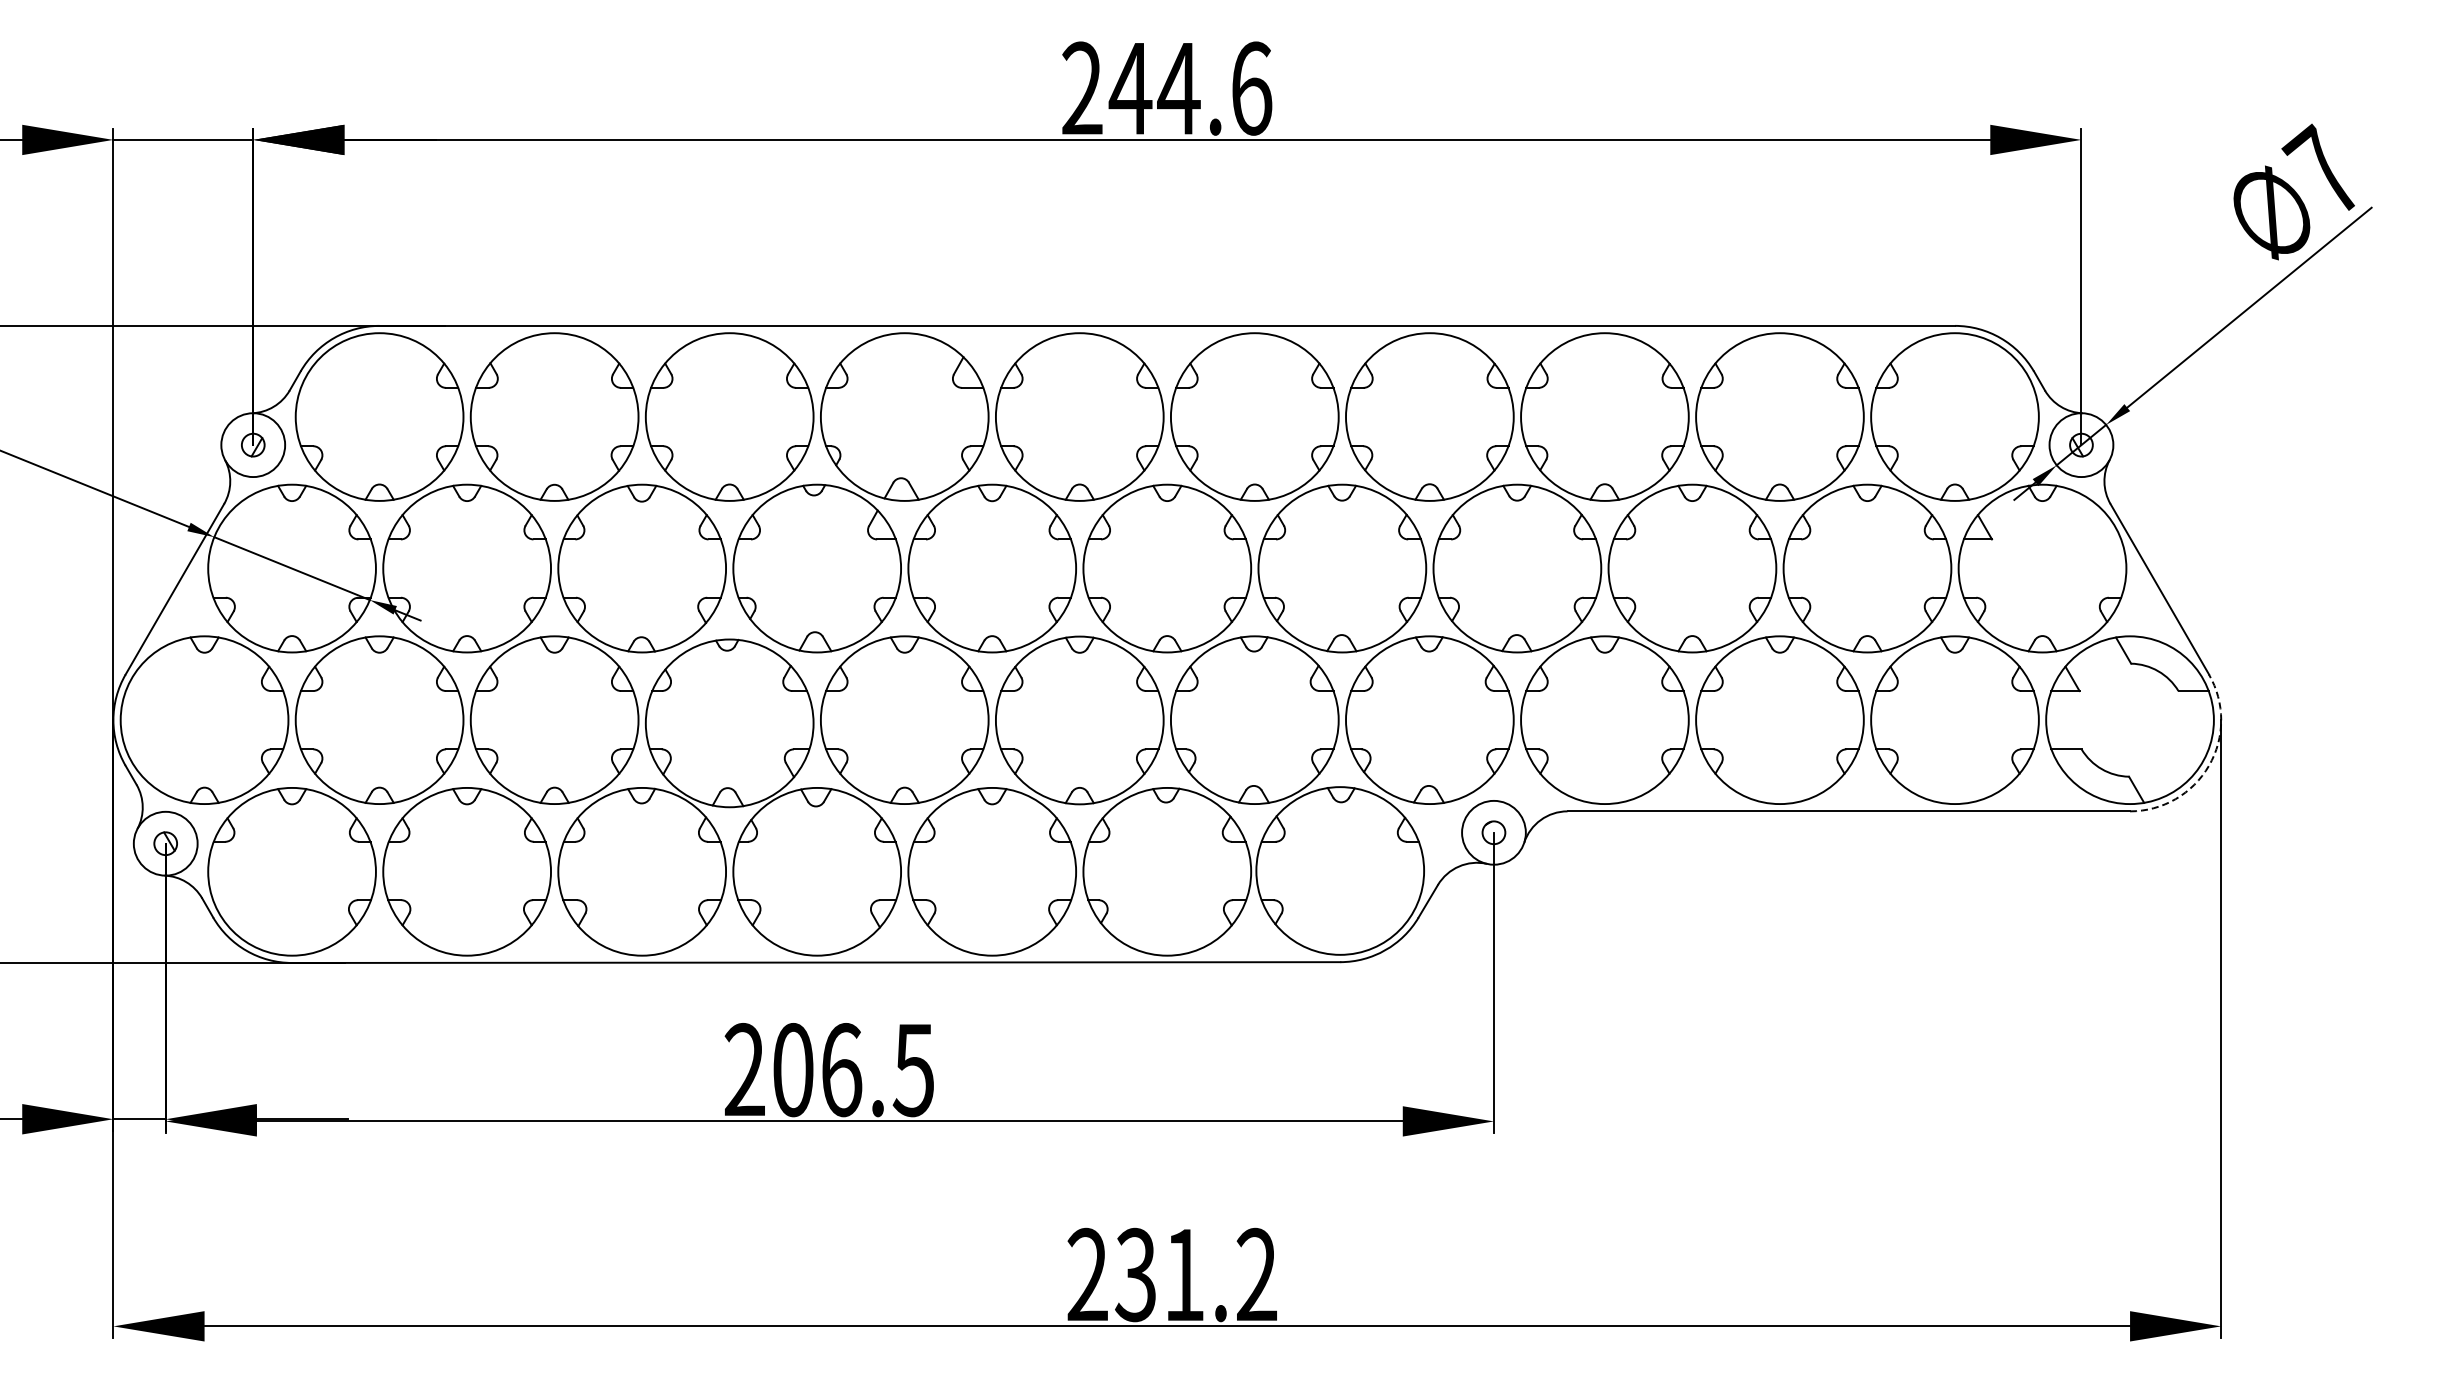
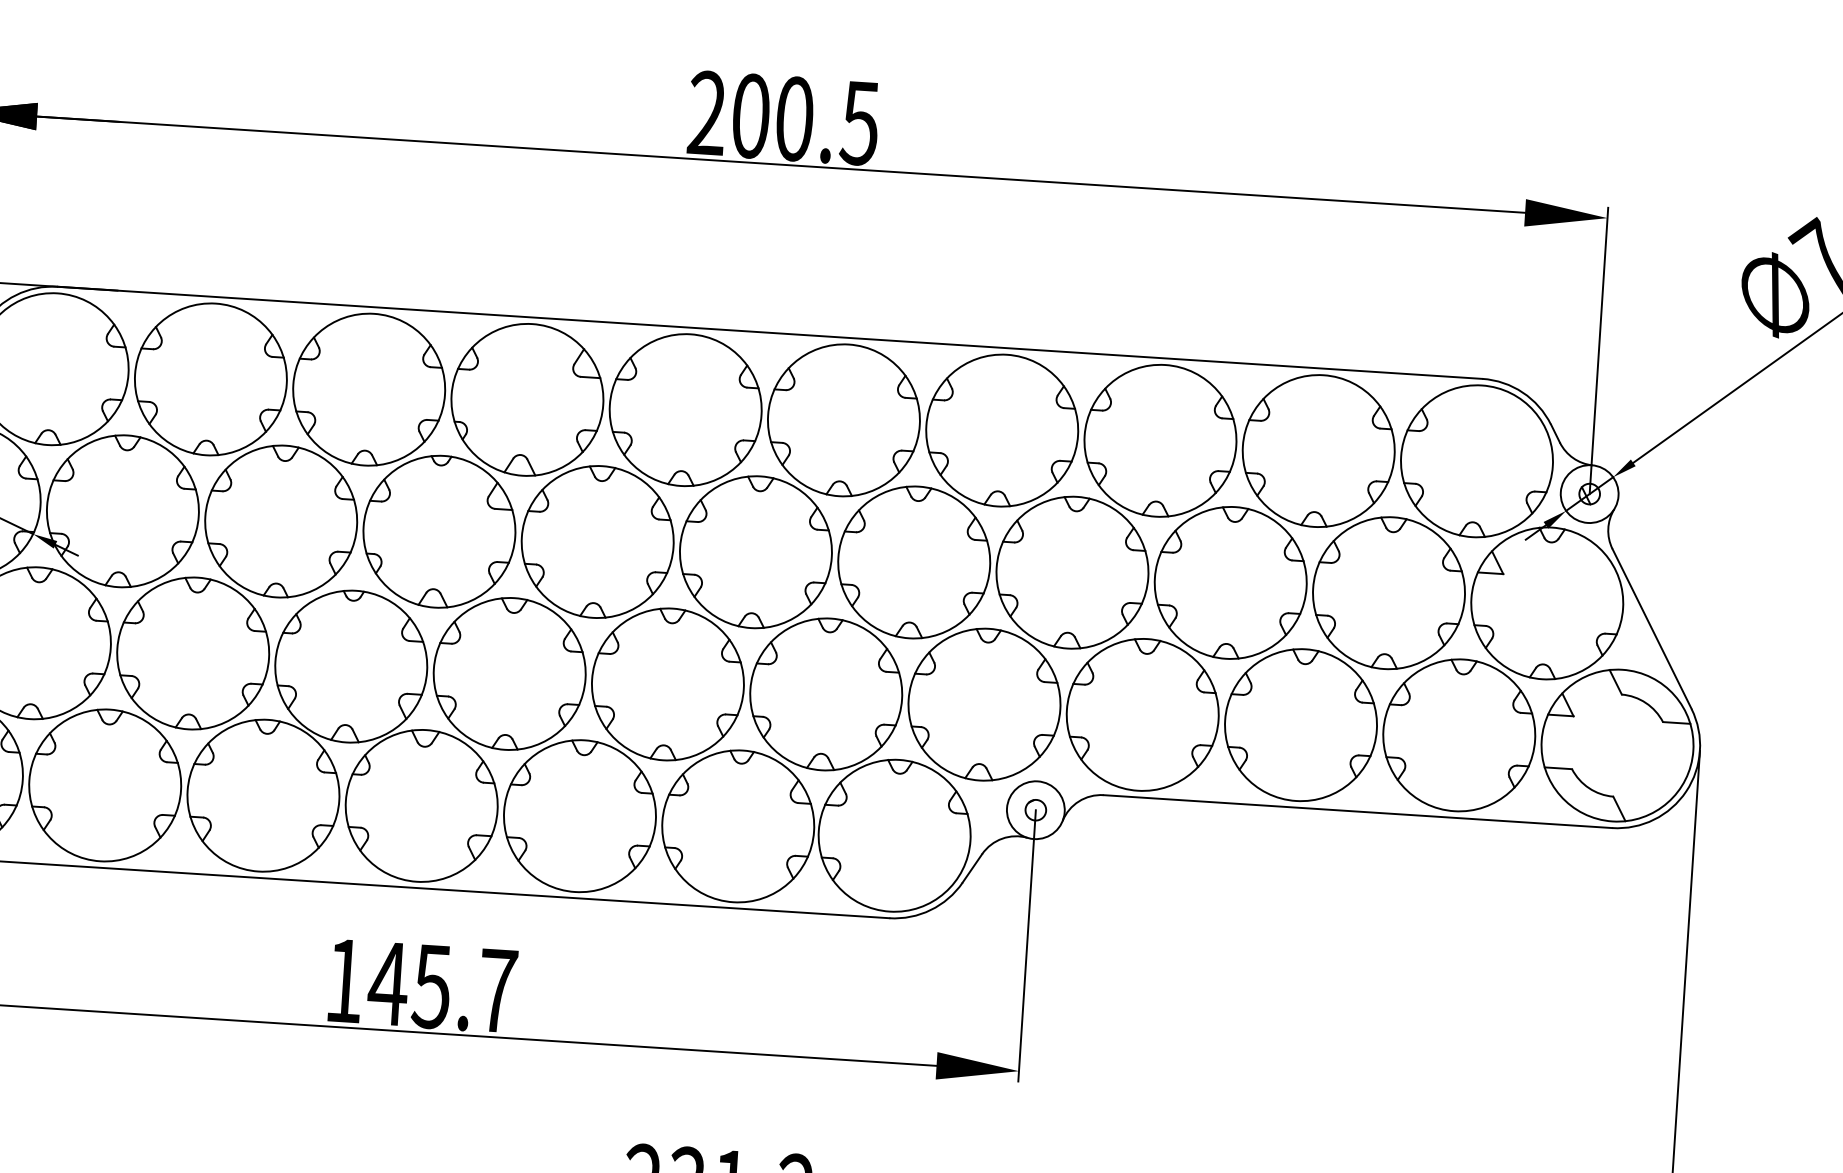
text: (1190, 88) -> (805, 119), 244.6 -> 200.5
arc: (2209, 765) -> (1686, 791), dashed -> solid
text: (829, 1070) -> (421, 986), 206.5 -> 145.7

